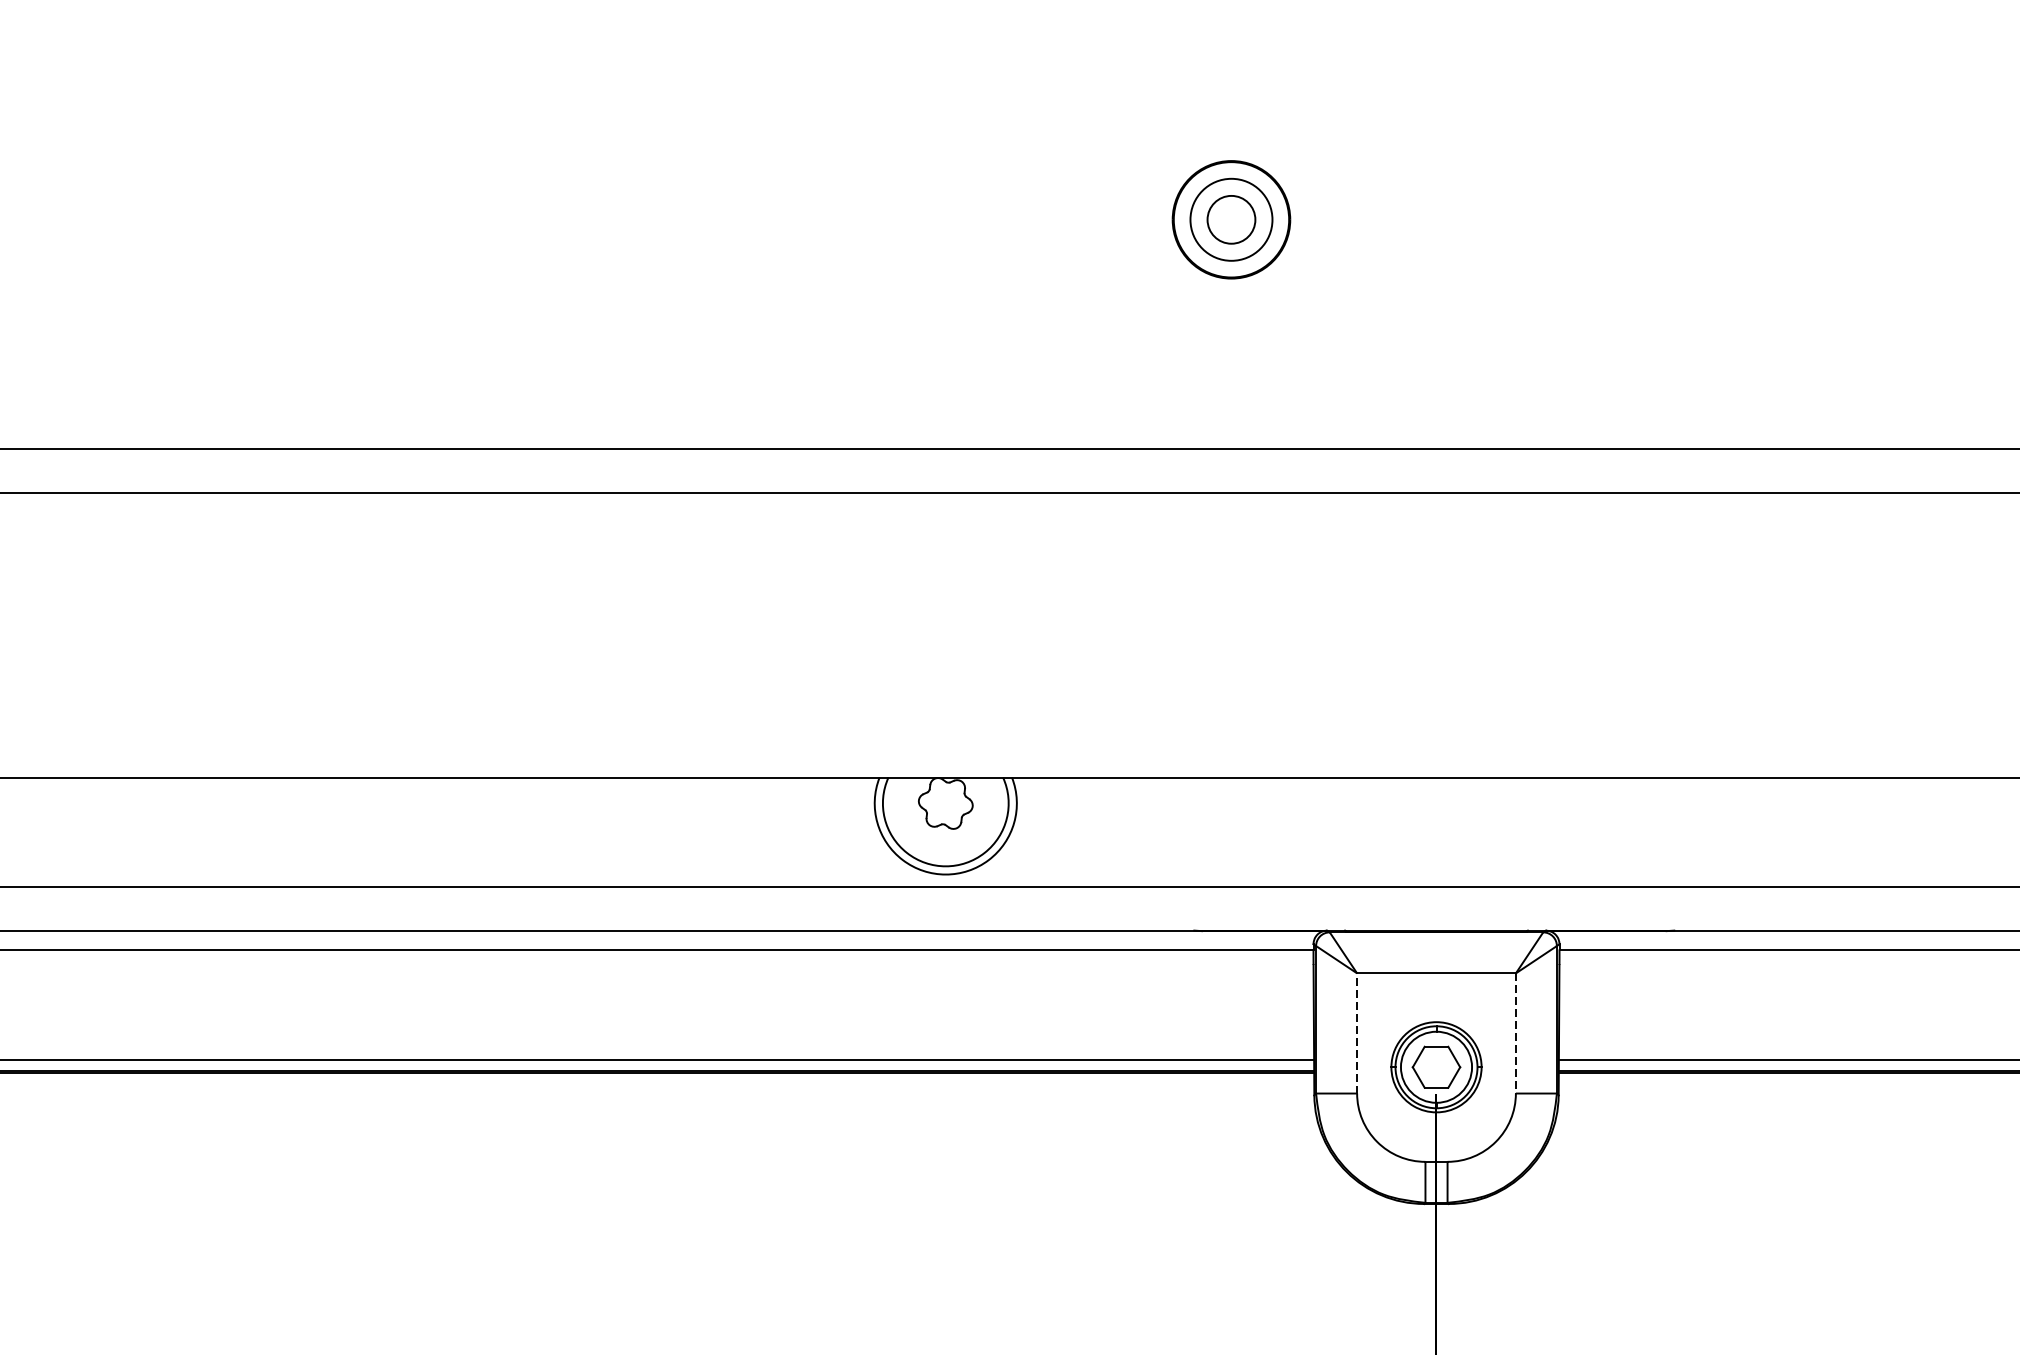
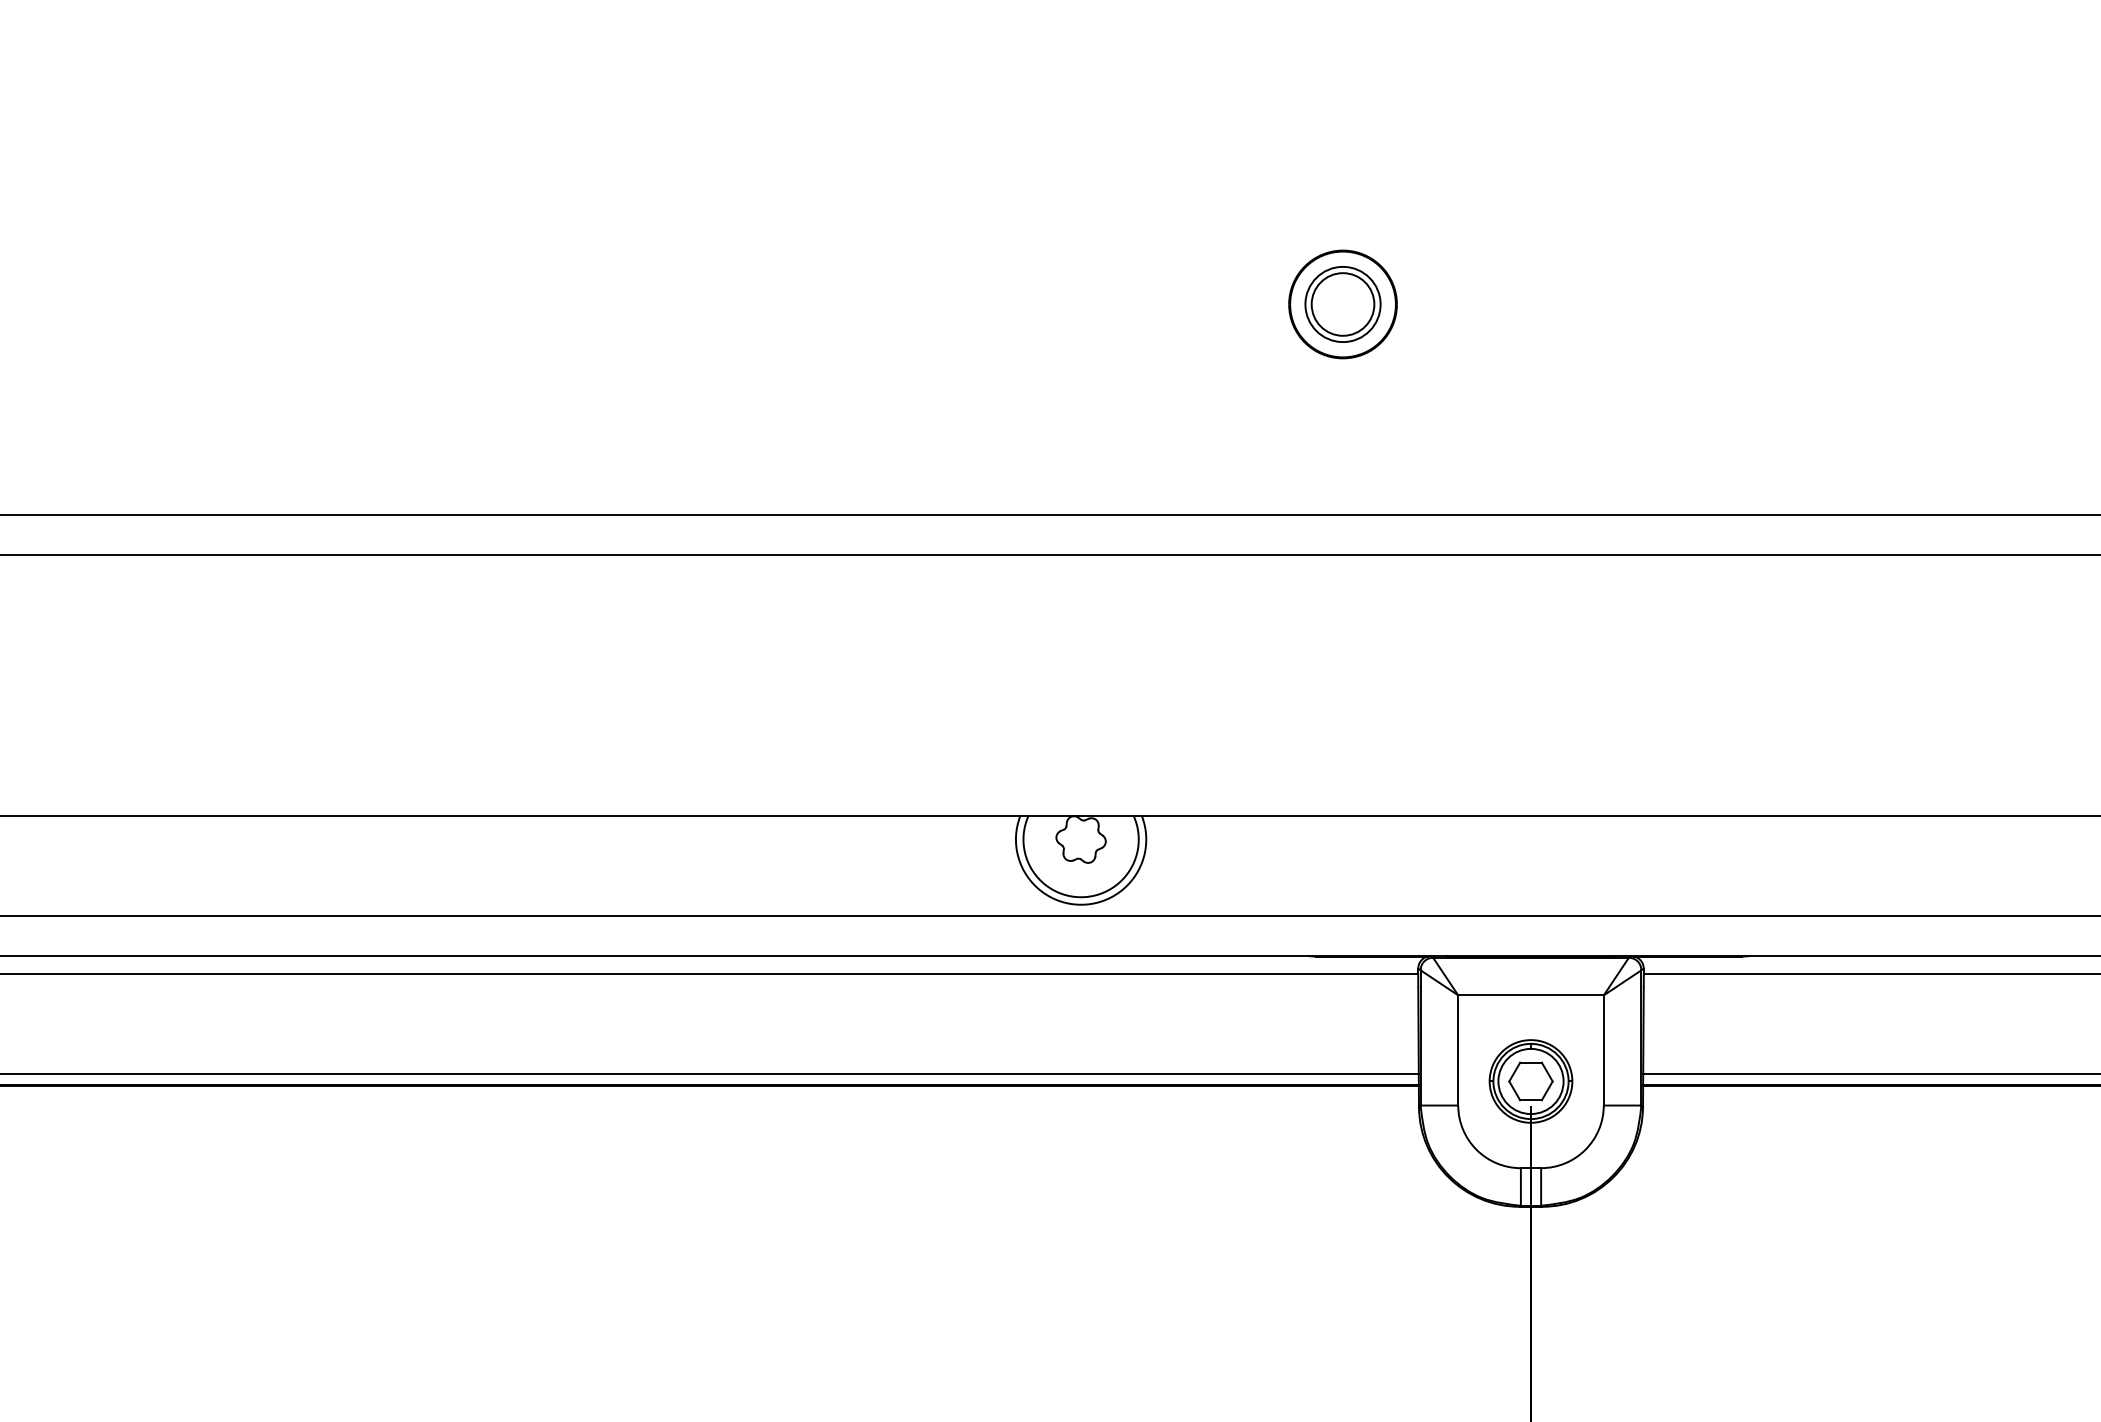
circle: (1230, 219) -> (1342, 304), size x1.43
line: (1357, 1032) -> (1458, 1049), dashed -> solid
line: (1515, 1033) -> (1603, 1050), dashed -> solid

